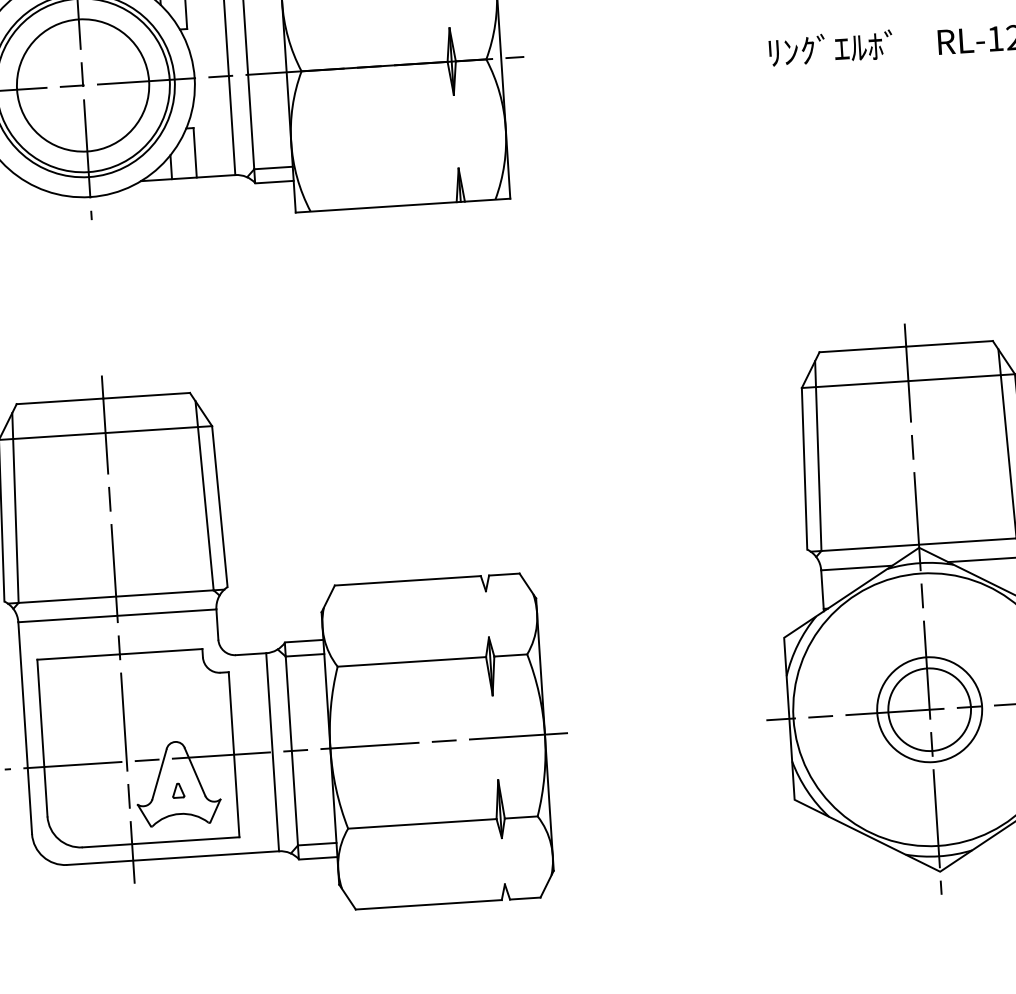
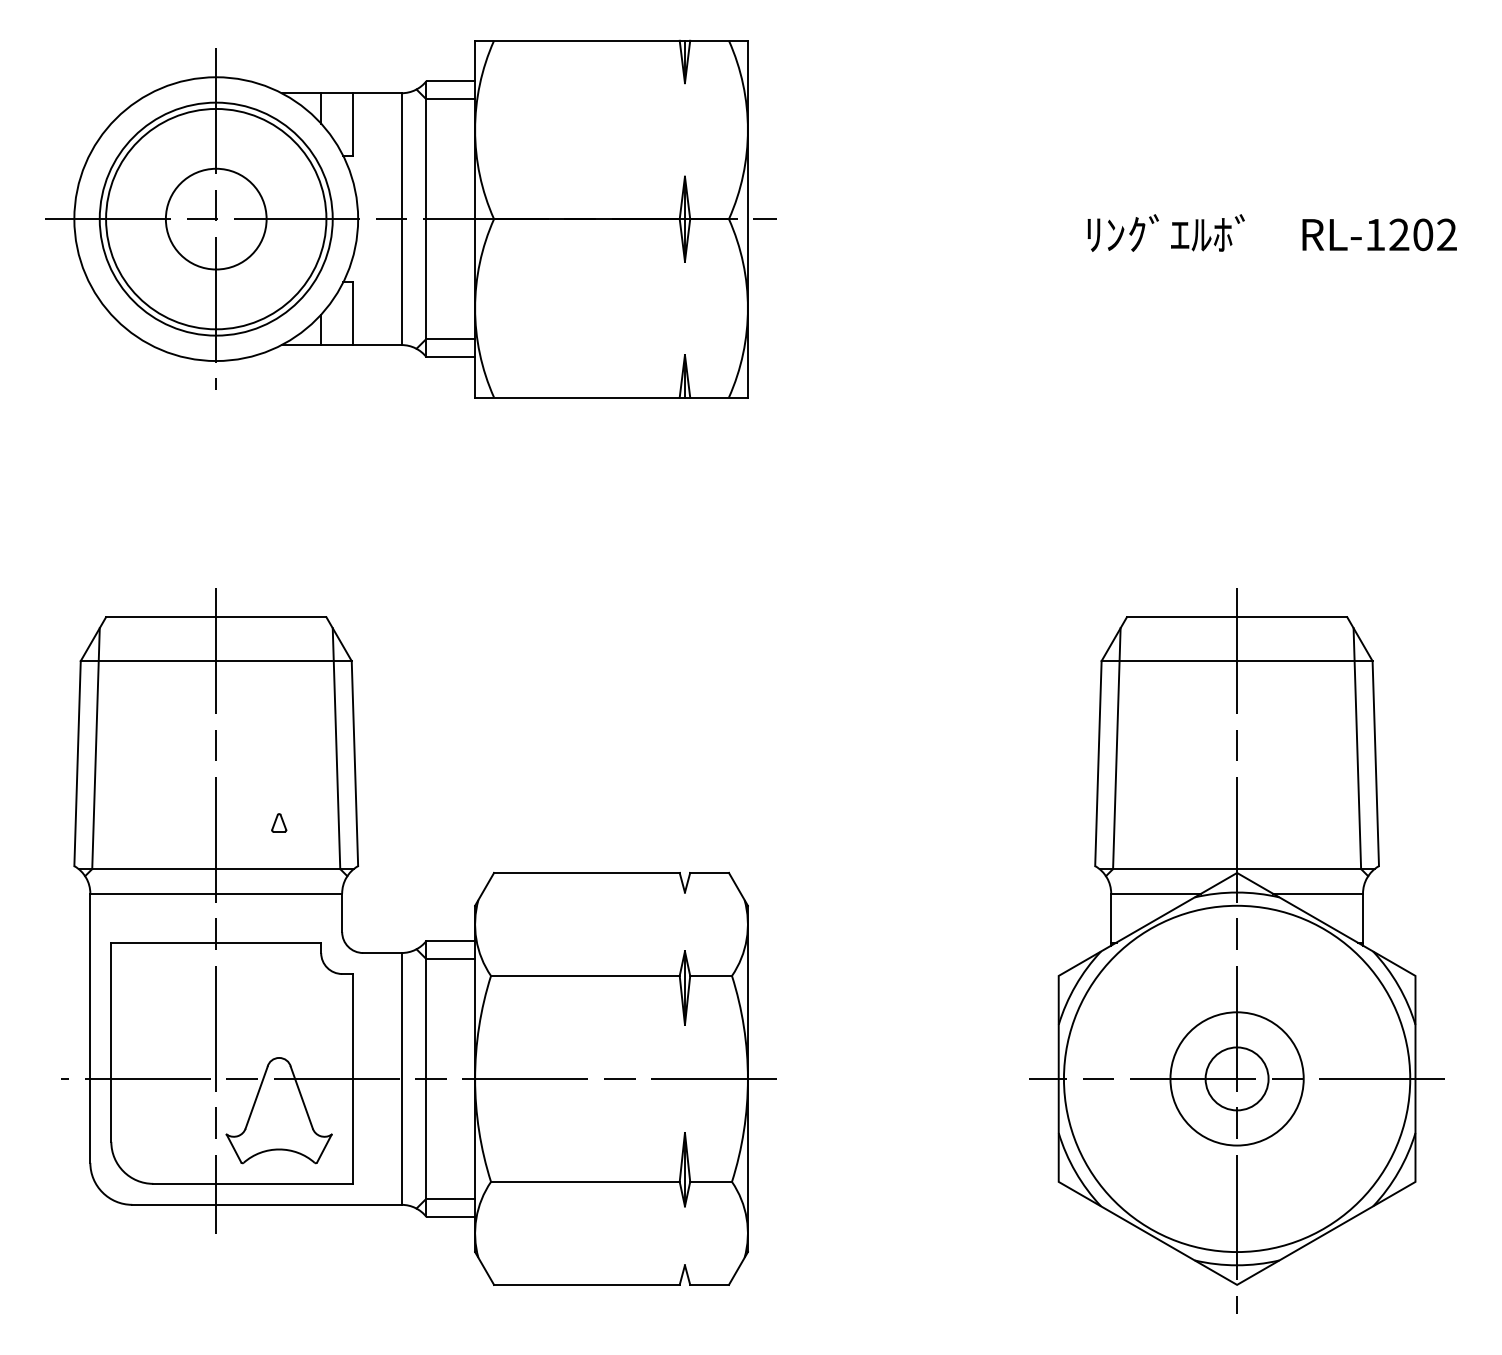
circle: (83, 85) -> (216, 219), size x0.6
circle: (929, 709) -> (1236, 1078), size x0.6
part: (178, 790) -> (279, 822), moved

